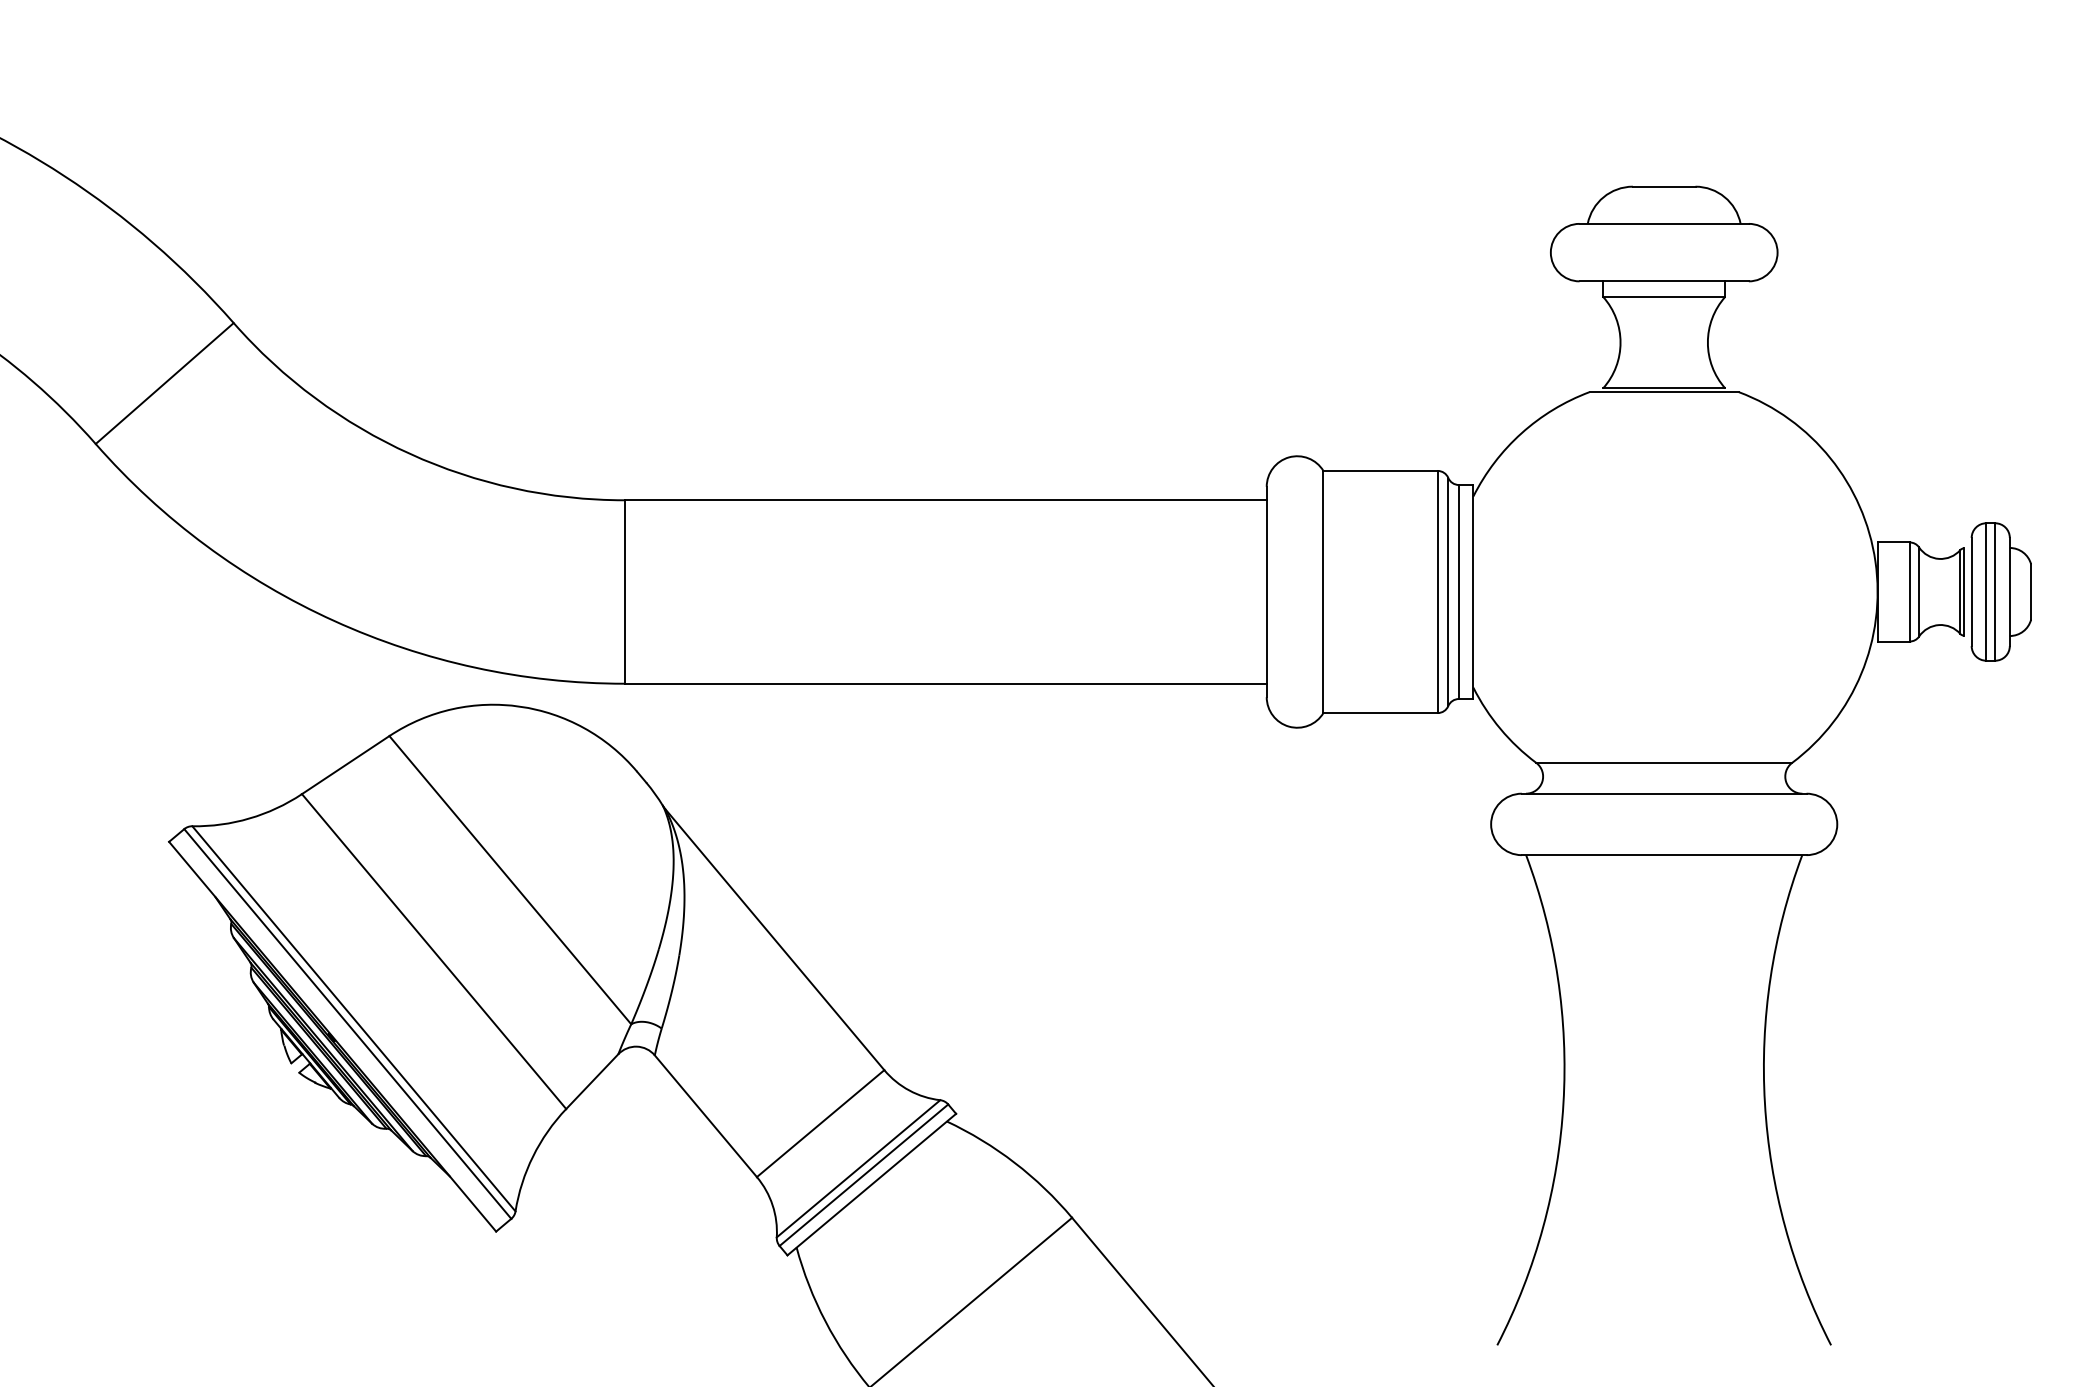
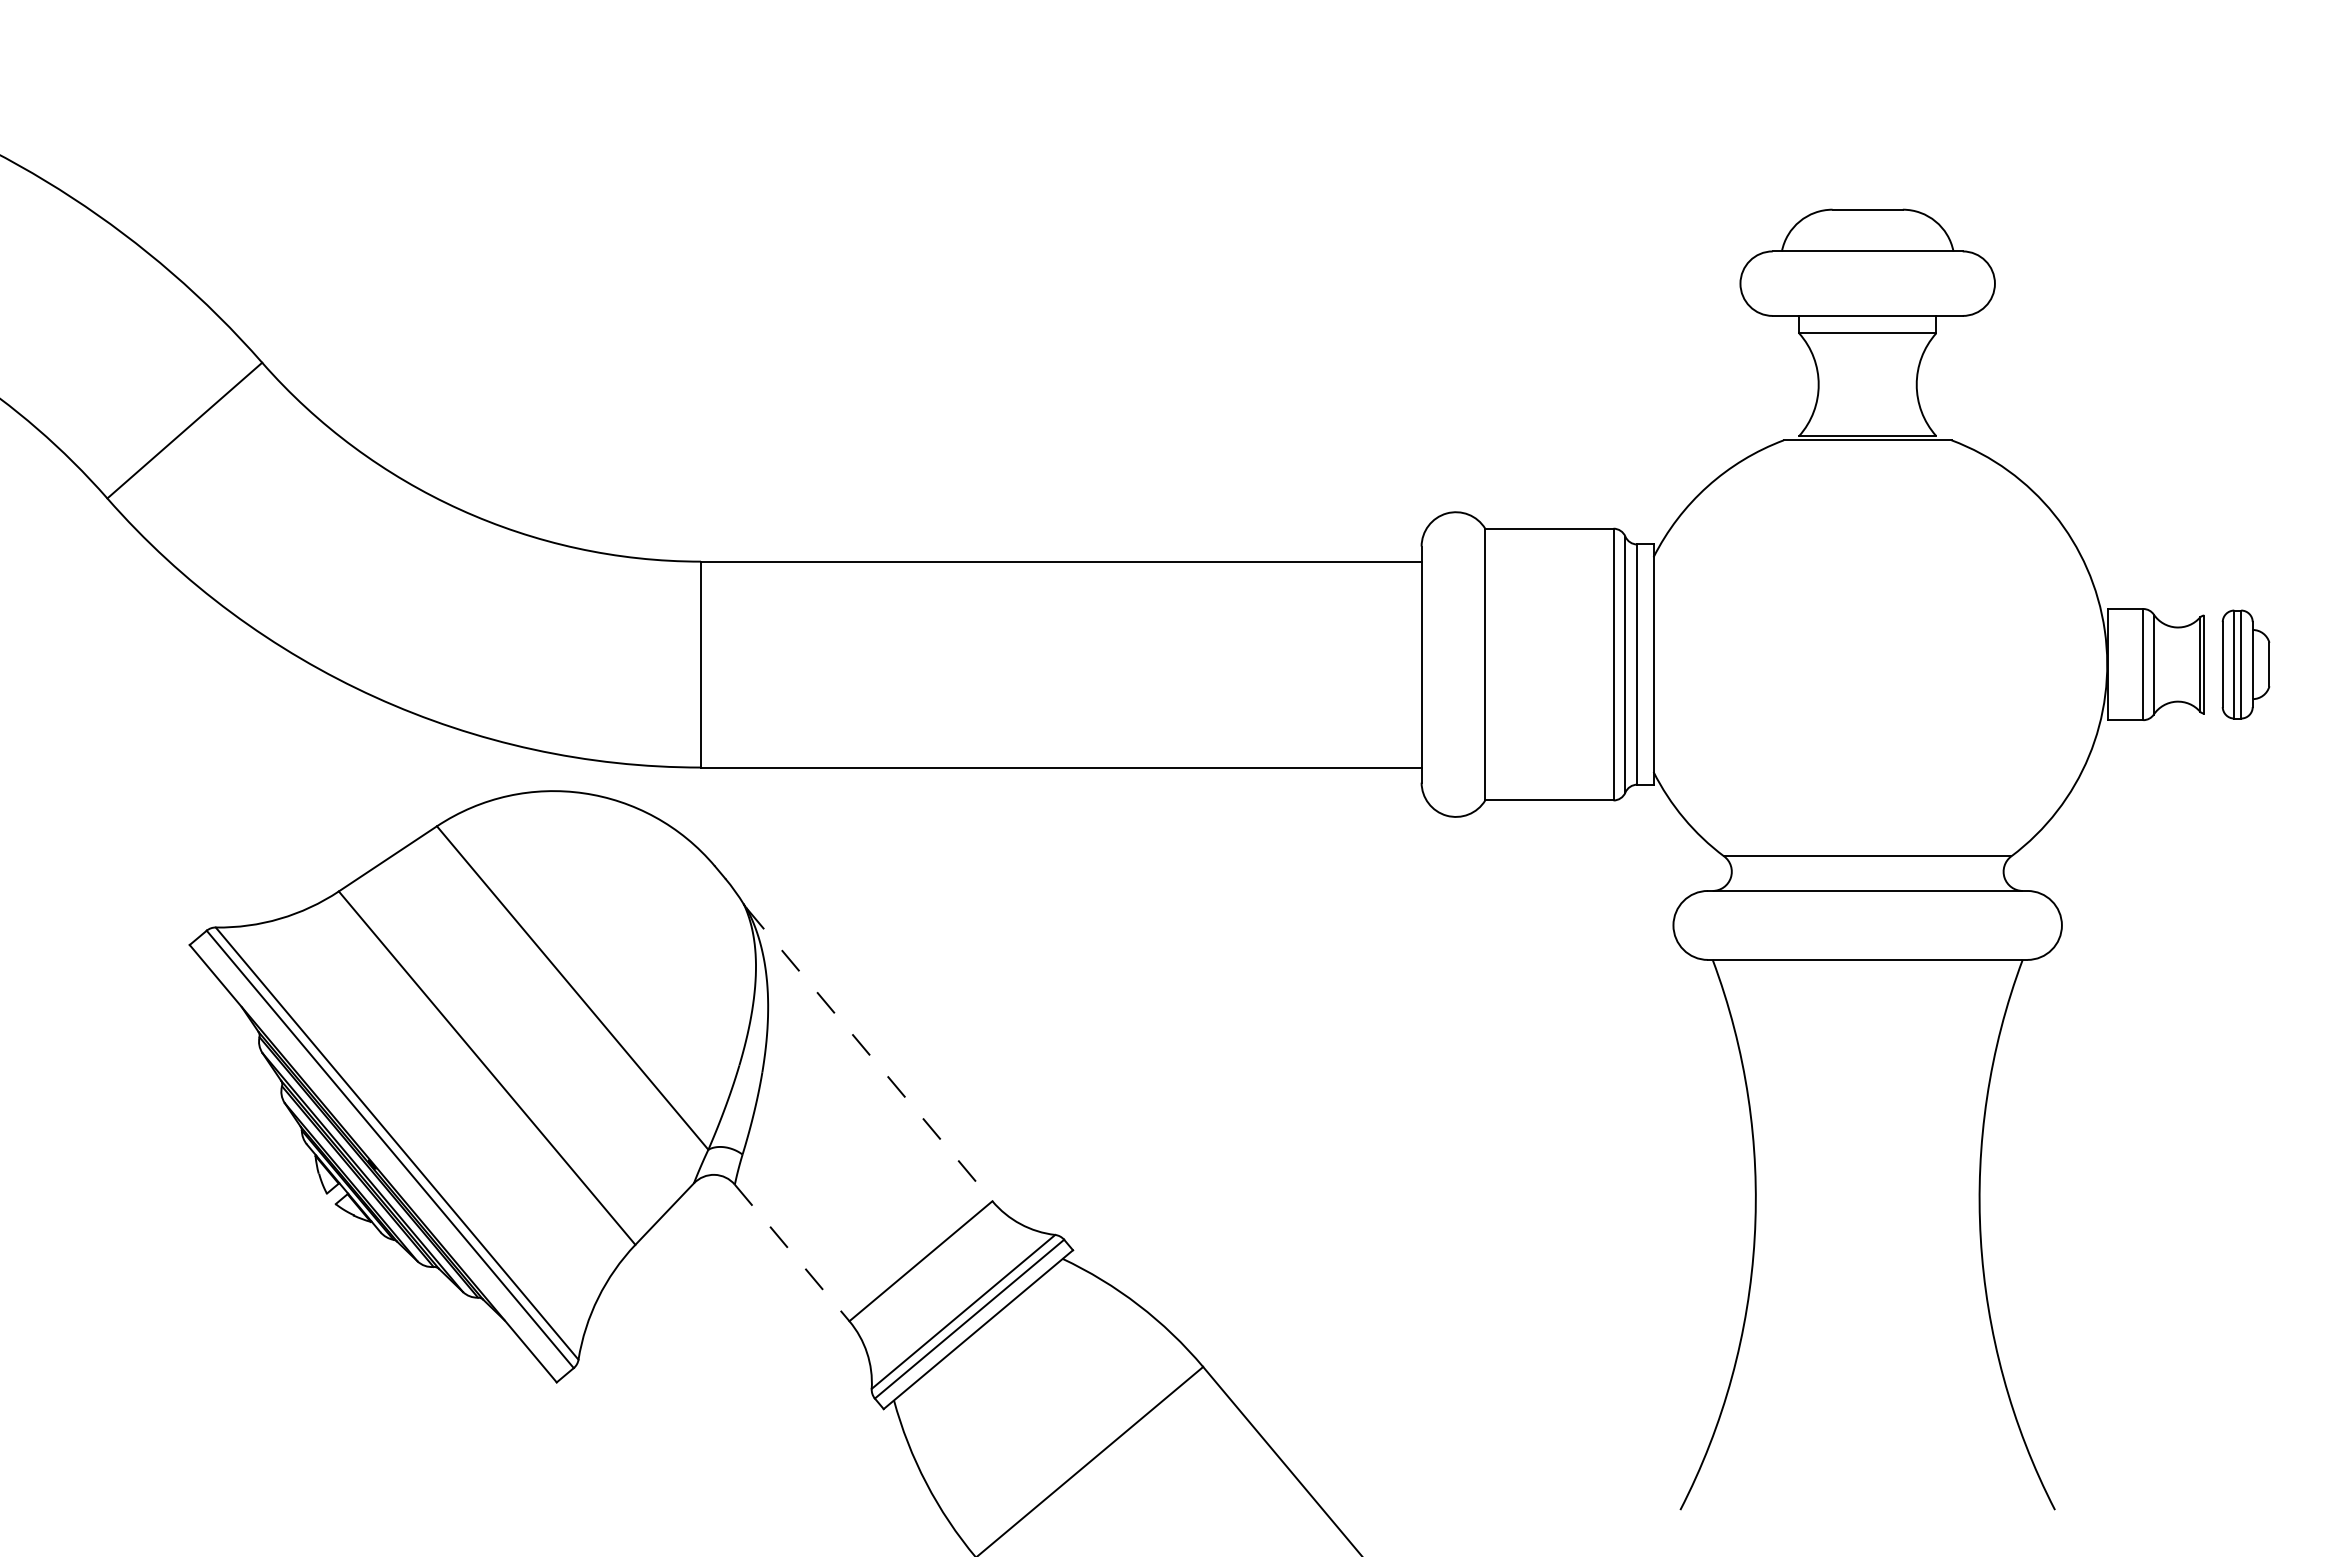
part: (2000, 591) -> (2245, 664), size x0.7
line: (774, 940) -> (869, 1055), solid -> dashed
line: (706, 1116) -> (792, 1253), solid -> dashed

